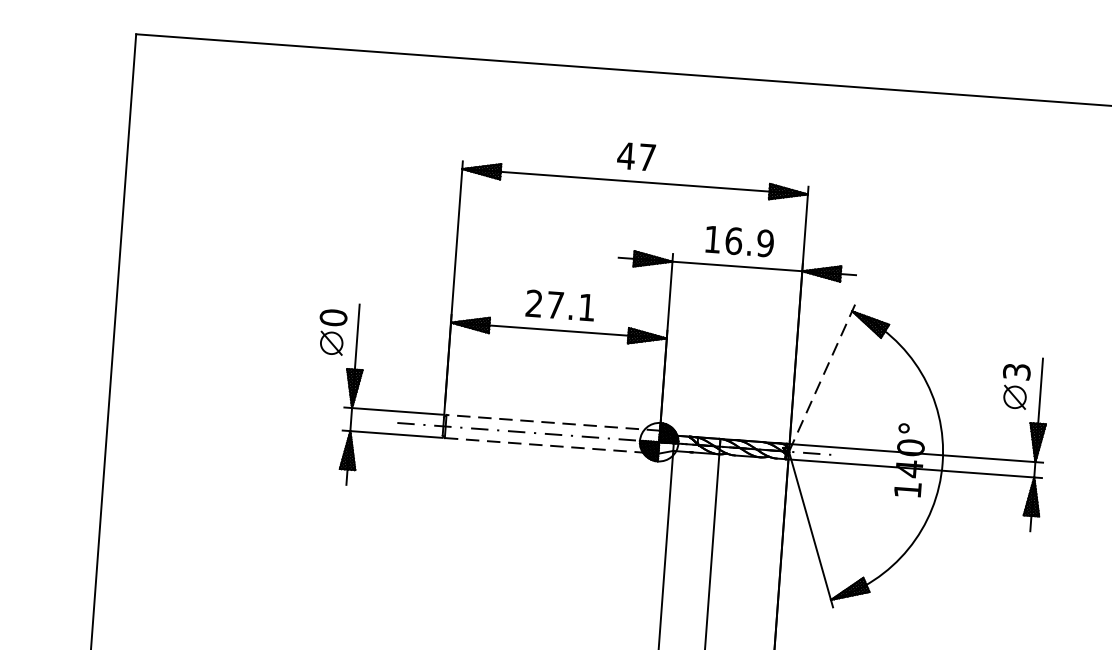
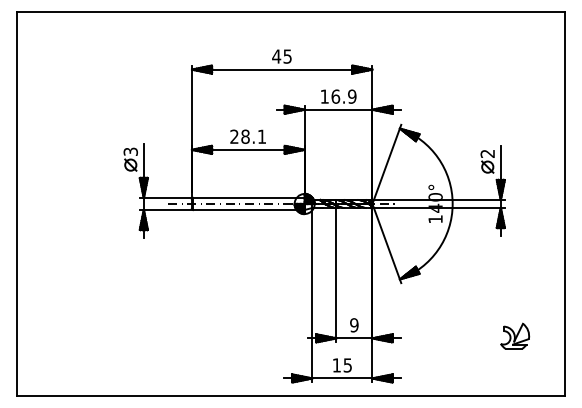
text: (647, 157) -> (287, 56), 47 -> 45
text: (555, 304) -> (245, 136), 27.1 -> 28.1
text: (333, 317) -> (130, 151), 0 -> 3
text: (1016, 371) -> (487, 153), 3 -> 2
line: (823, 376) -> (387, 163), dashed -> solid
line: (552, 421) -> (248, 197), dashed -> solid
line: (550, 446) -> (248, 210), dashed -> solid

